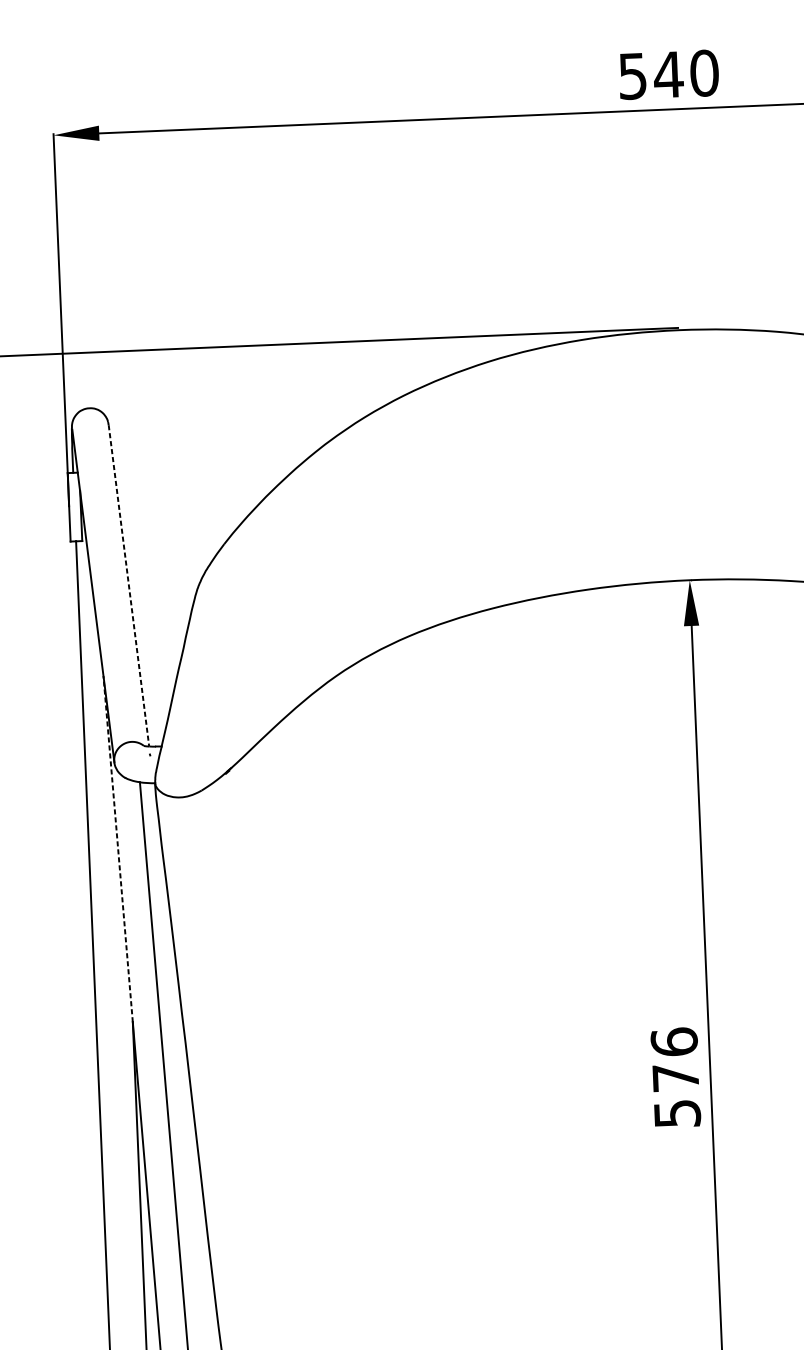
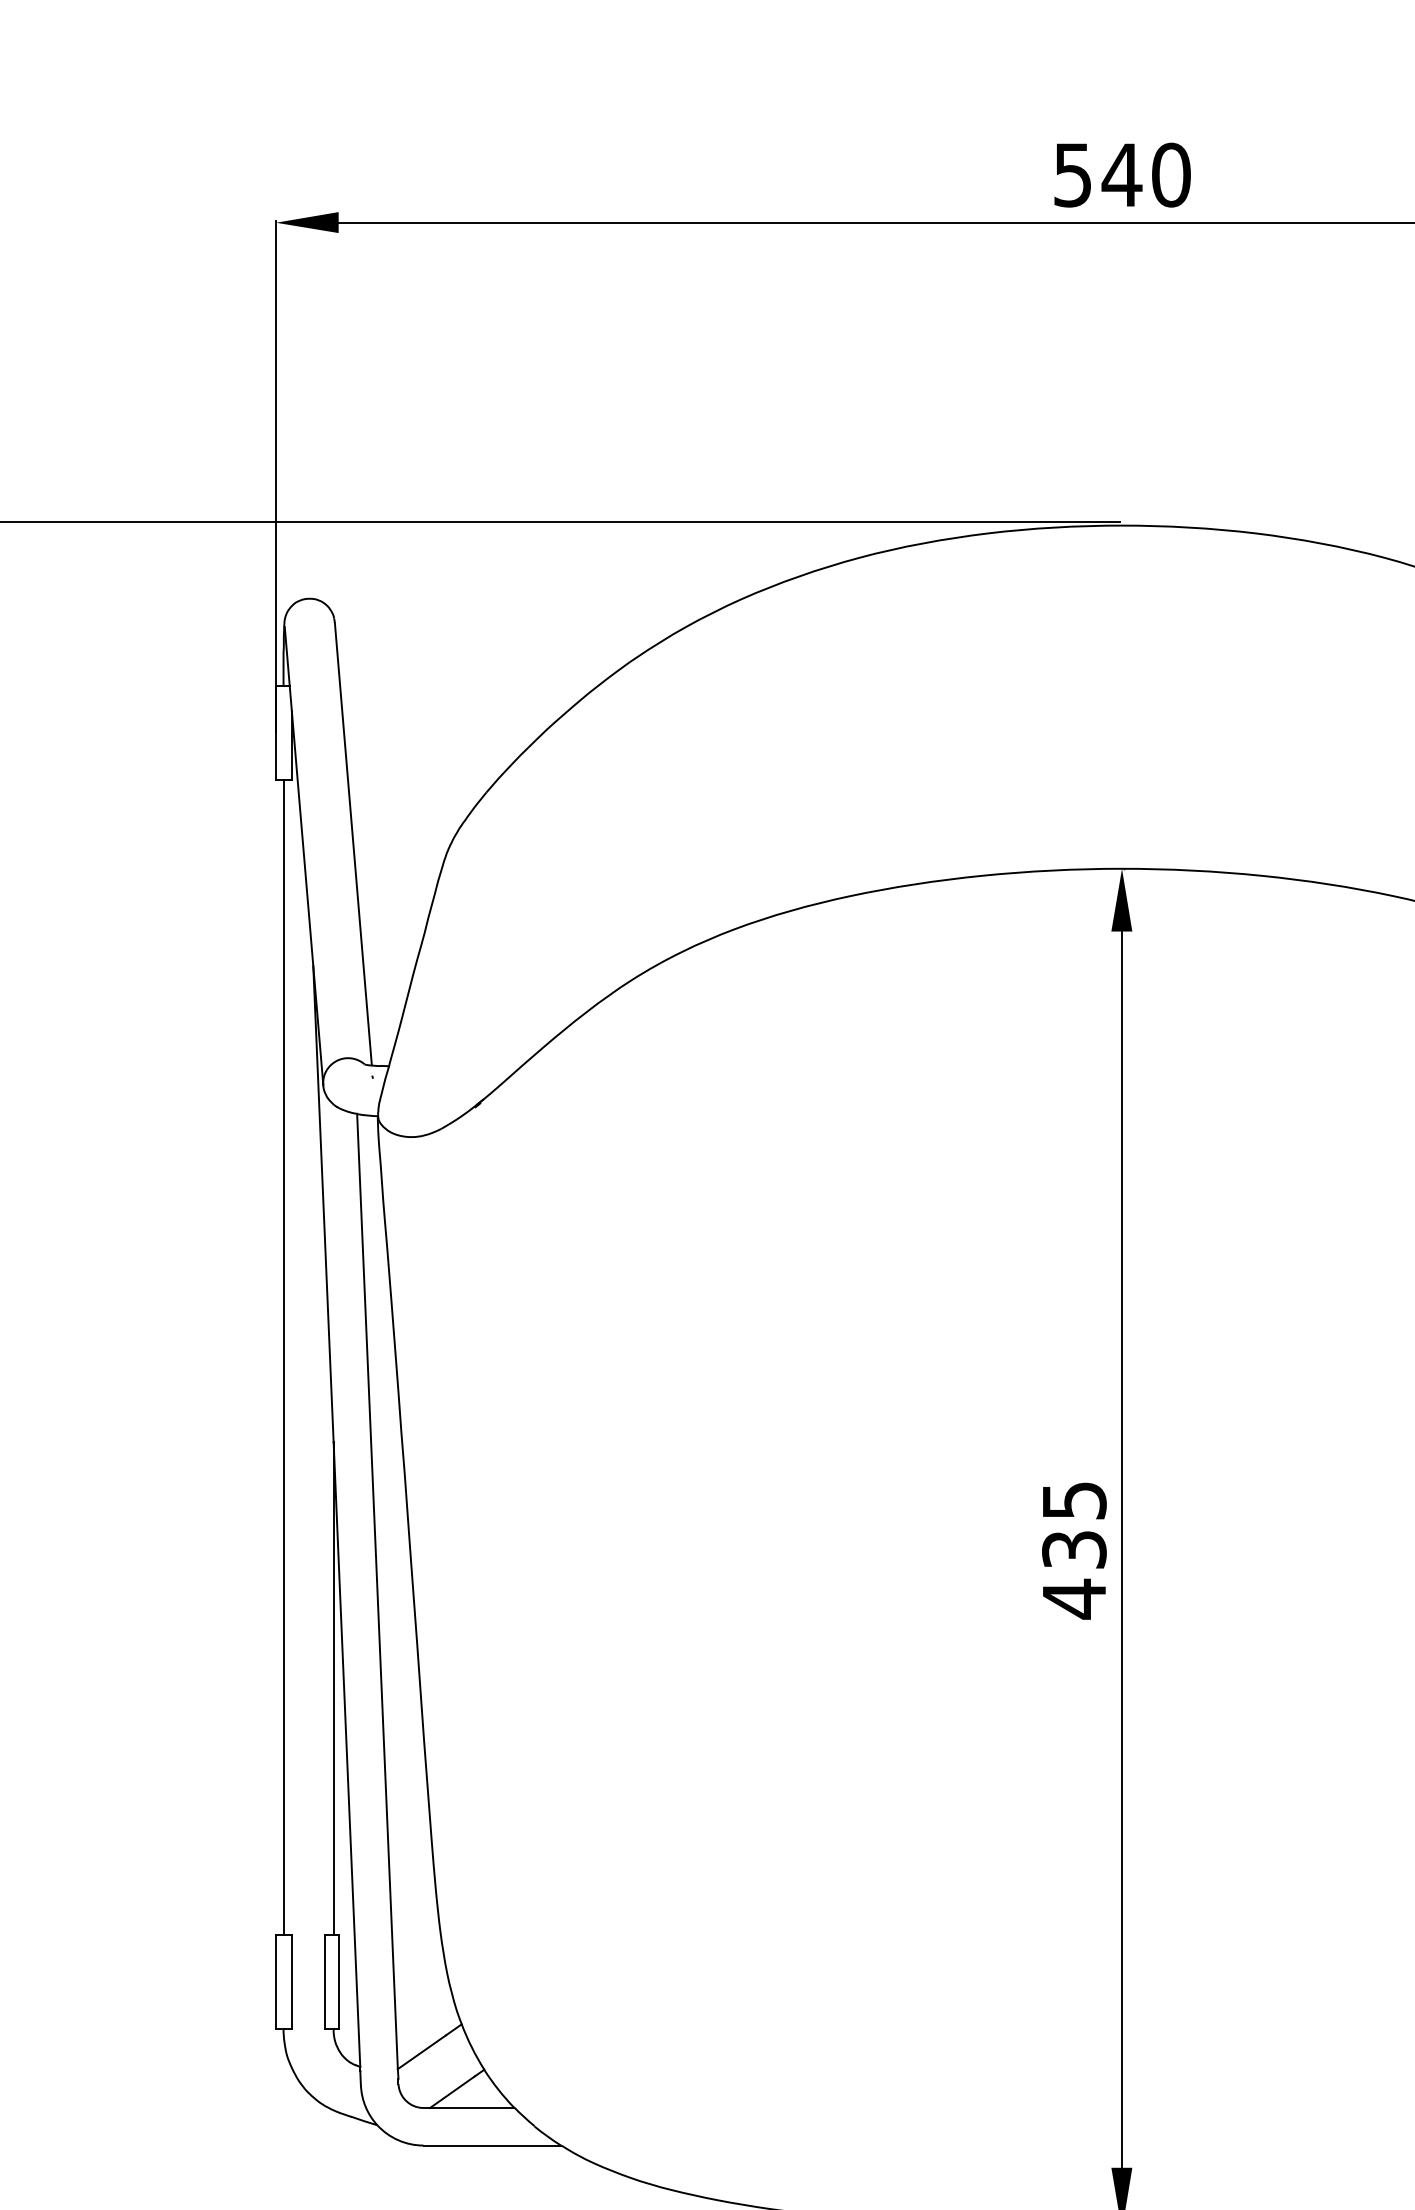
line: (129, 586) -> (353, 844), dashed -> solid
line: (118, 848) -> (323, 1203), dashed -> solid
text: (675, 1077) -> (1074, 1549), 576 -> 435

